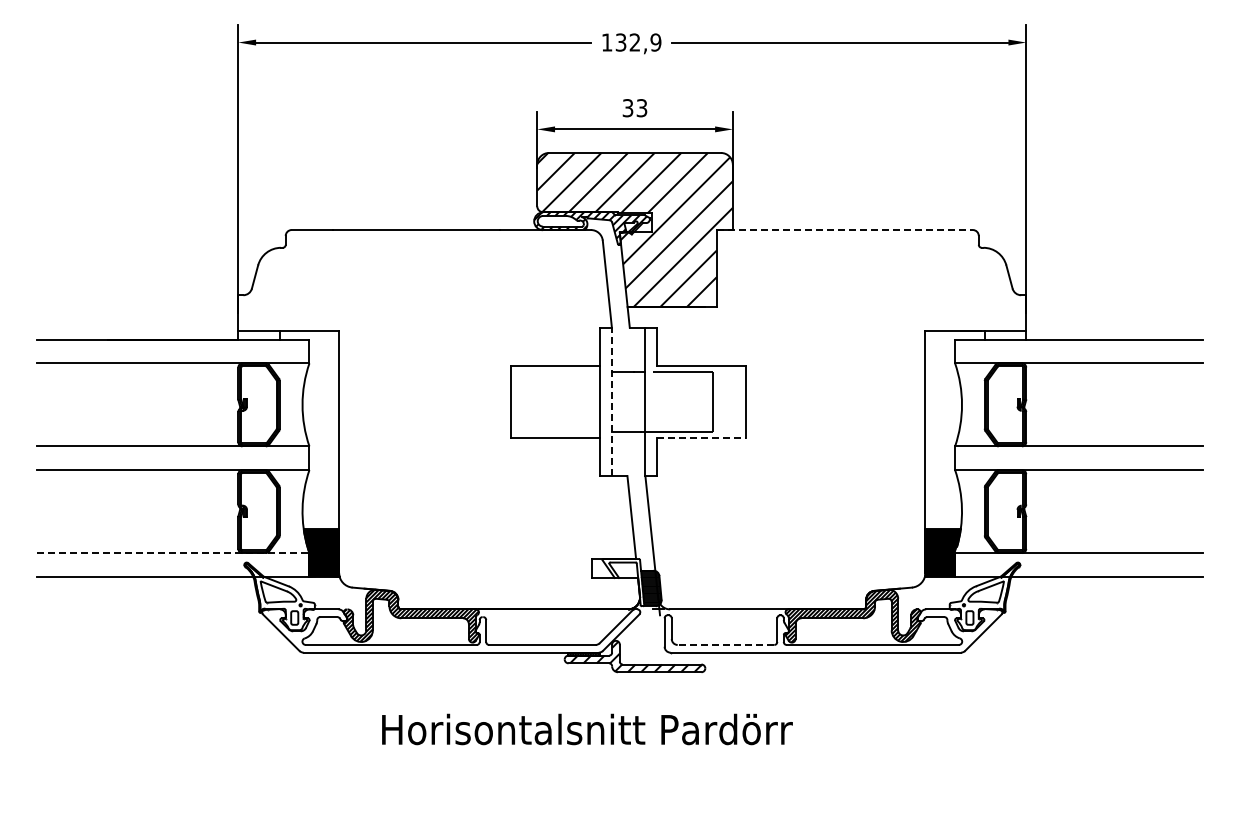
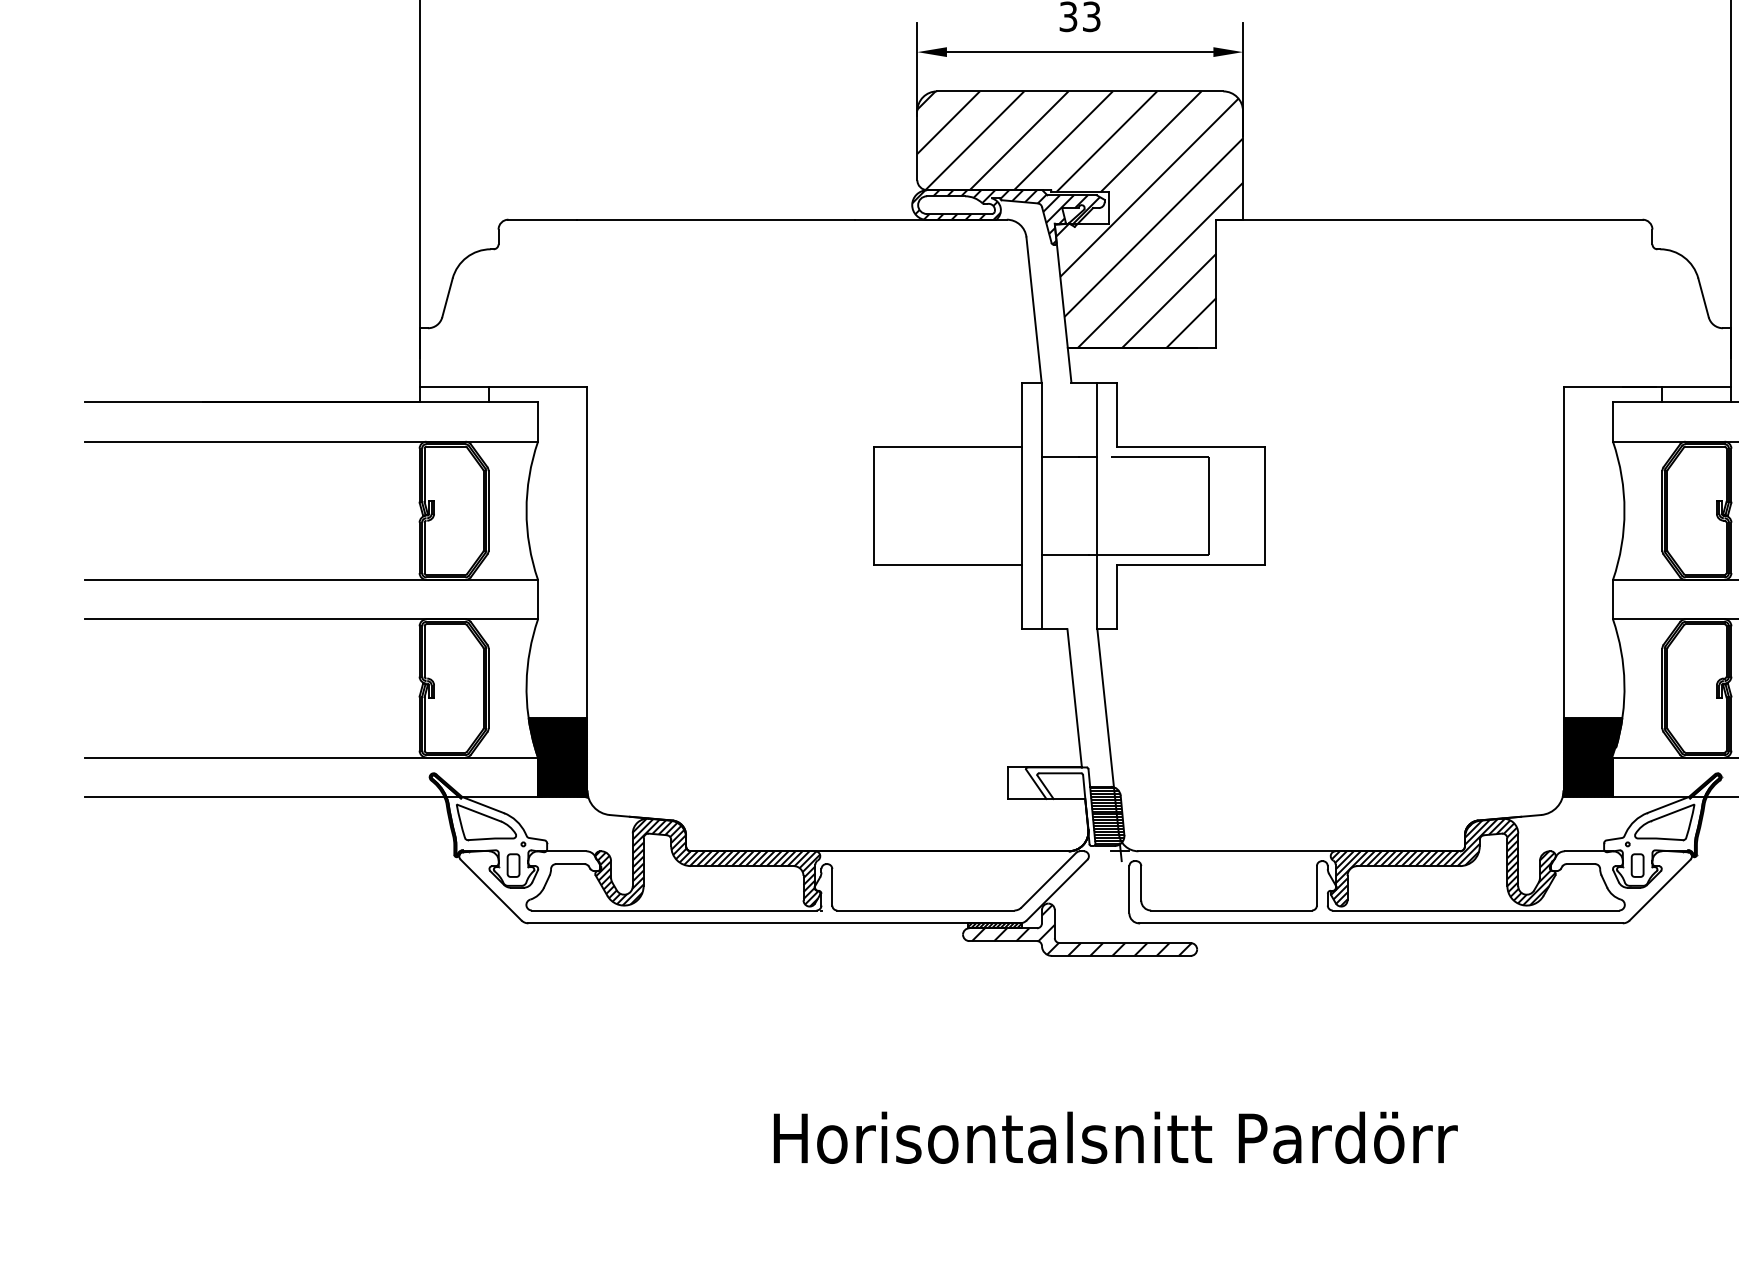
line: (845, 230) -> (1430, 220), dashed -> solid
line: (611, 401) -> (1040, 505), dashed -> solid
line: (702, 437) -> (1192, 565), dashed -> solid
line: (173, 553) -> (311, 758), dashed -> solid
line: (725, 644) -> (1230, 909), dashed -> solid
text: (587, 729) -> (1115, 1137), moved

